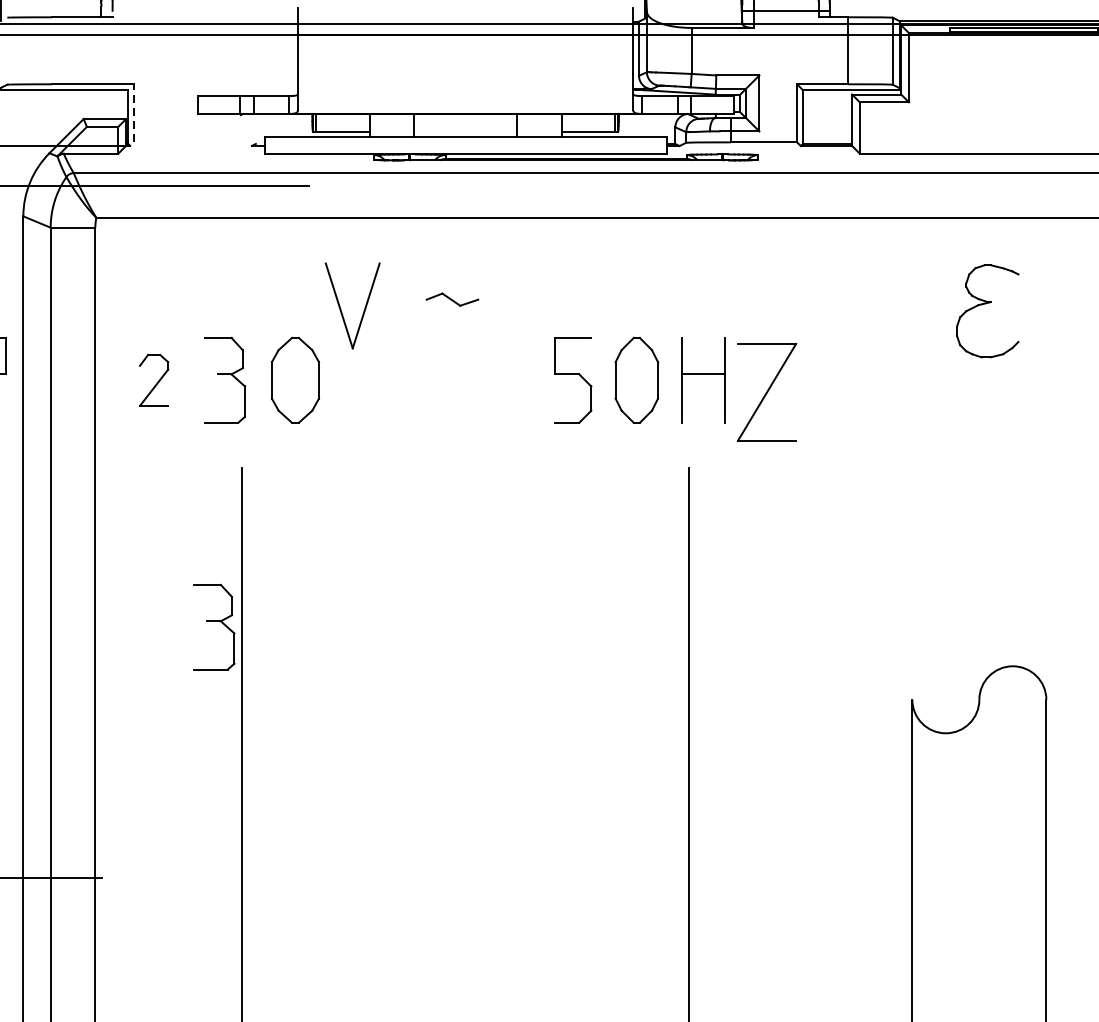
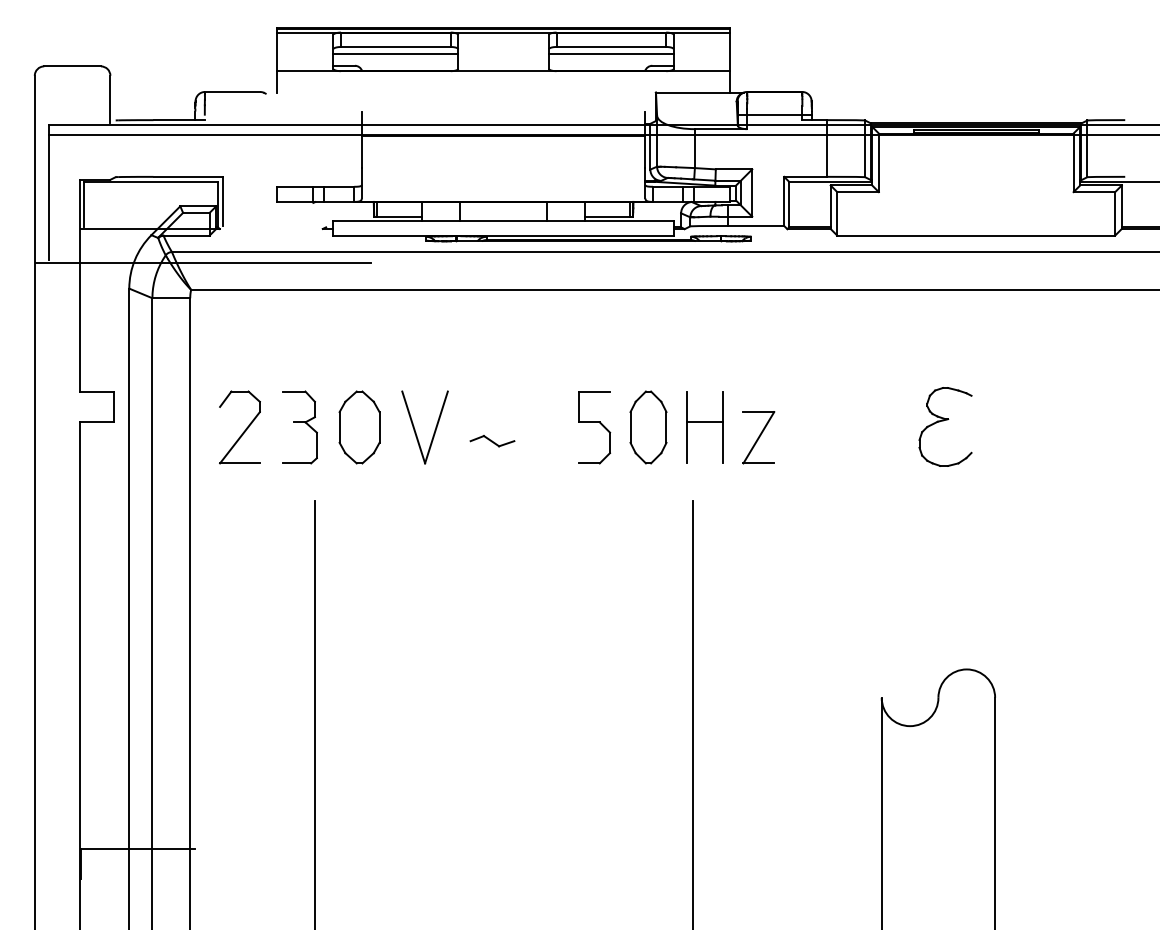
line: (134, 113) -> (223, 201), dashed -> solid
part: (452, 300) -> (492, 441), moved
part: (341, 308) -> (415, 429), moved
part: (987, 310) -> (945, 426), moved
part: (153, 380) -> (239, 427), size x1.67
part: (766, 392) -> (758, 437), size x0.62
part: (213, 627) -> (290, 636), removed

